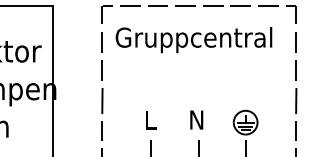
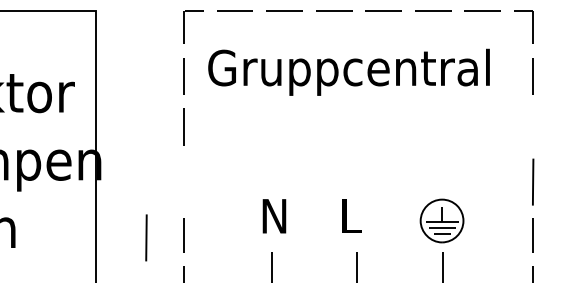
line: (295, 70) -> (531, 127), removed
line: (102, 100) -> (146, 236), moved
text: (152, 119) -> (274, 215), L -> N
text: (196, 119) -> (353, 215), N -> L

